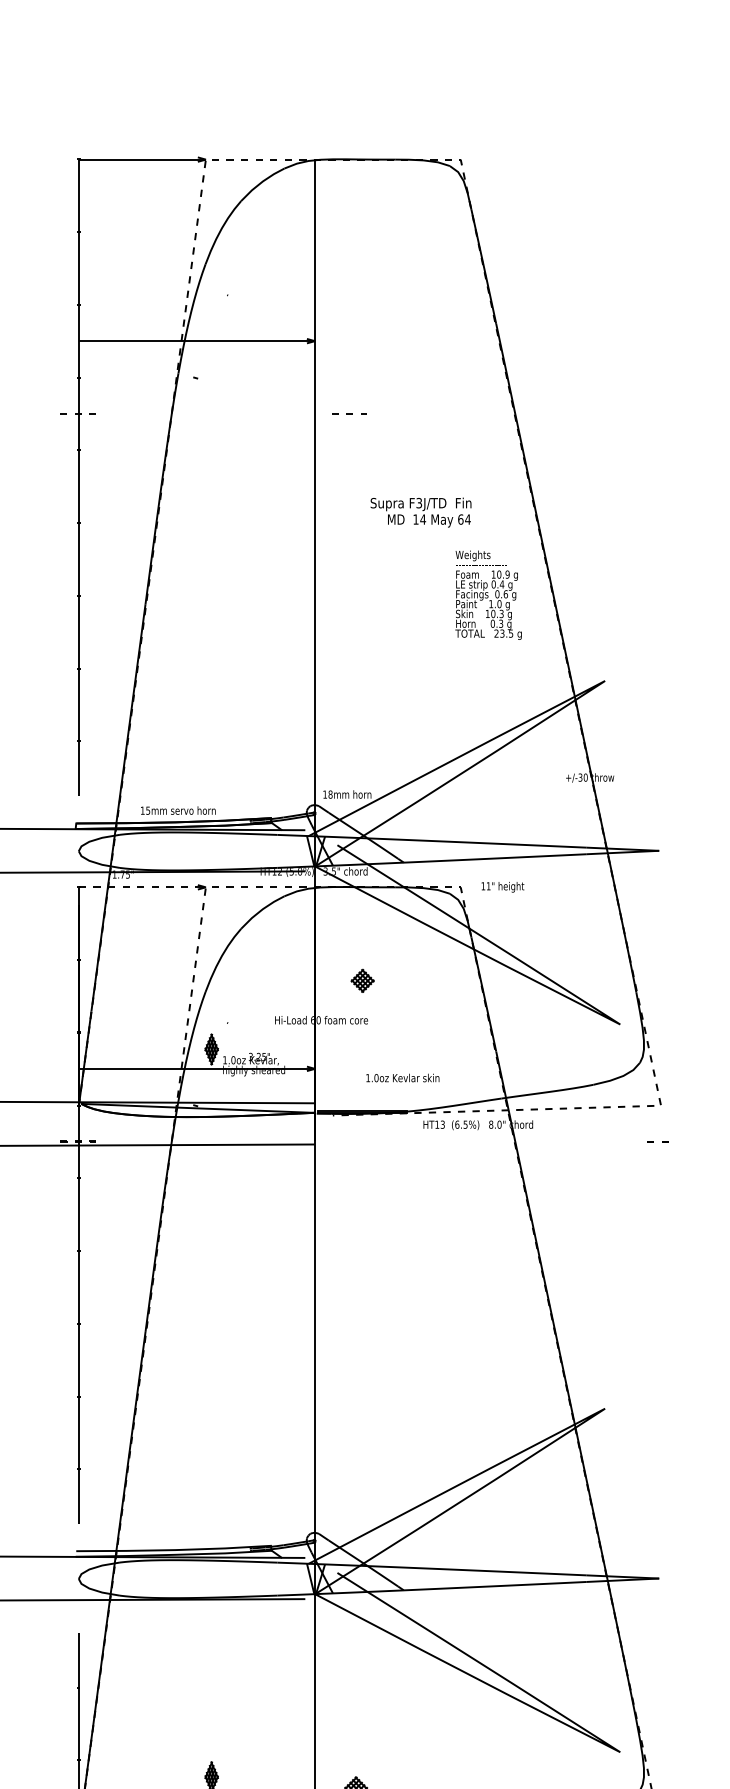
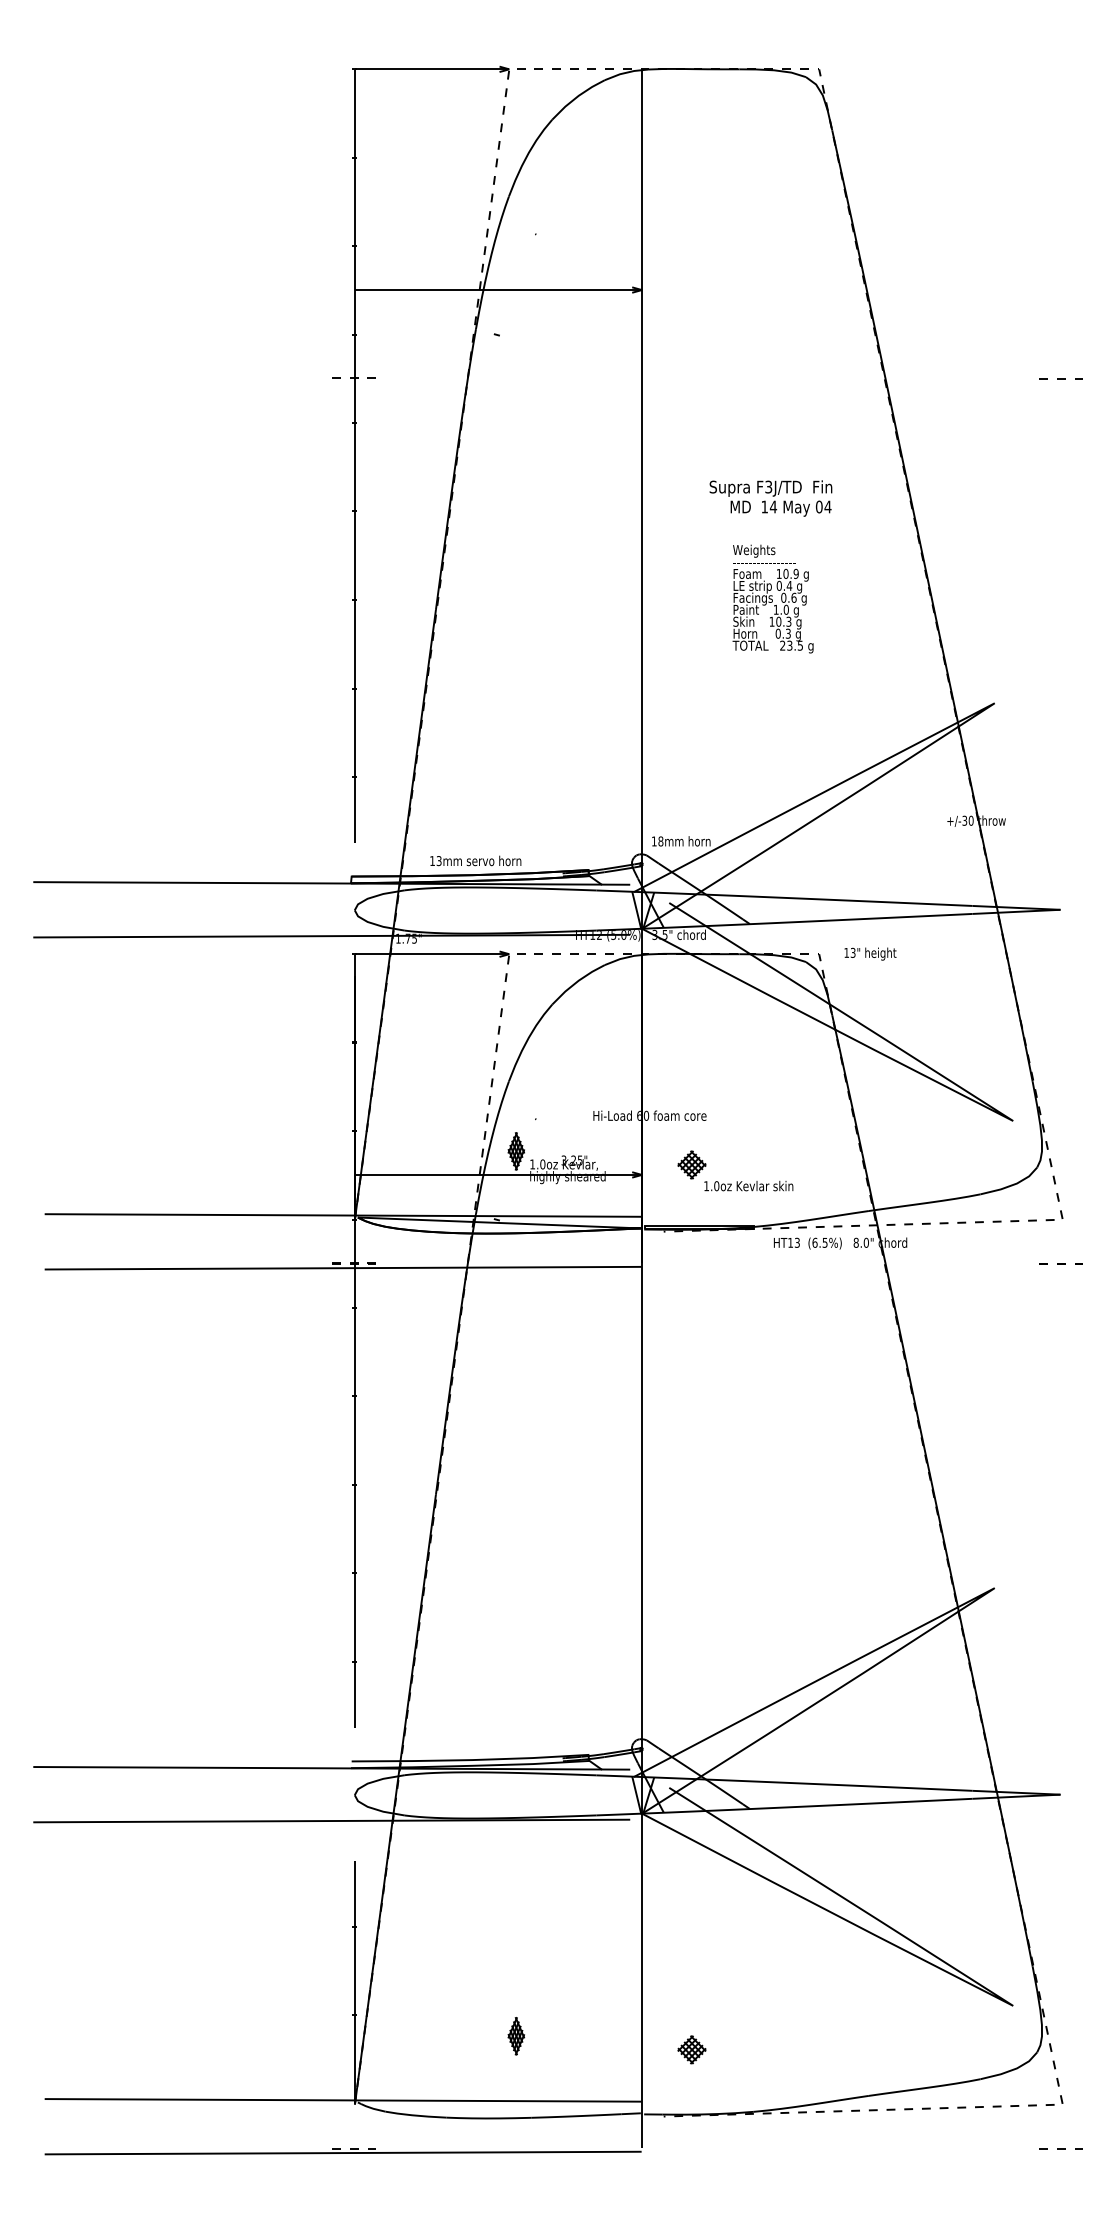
line: (349, 413) -> (1060, 378), moved
text: (460, 519) -> (819, 506), 64 -> 04
text: (488, 594) -> (772, 598), moved
text: (148, 810) -> (439, 860), 15mm -> 13mm
text: (488, 885) -> (852, 952), 11" -> 13"
line: (142, 887) -> (432, 954), dashed -> solid
part: (362, 980) -> (691, 1164), moved
part: (659, 1141) -> (1060, 1263), size x1.43

